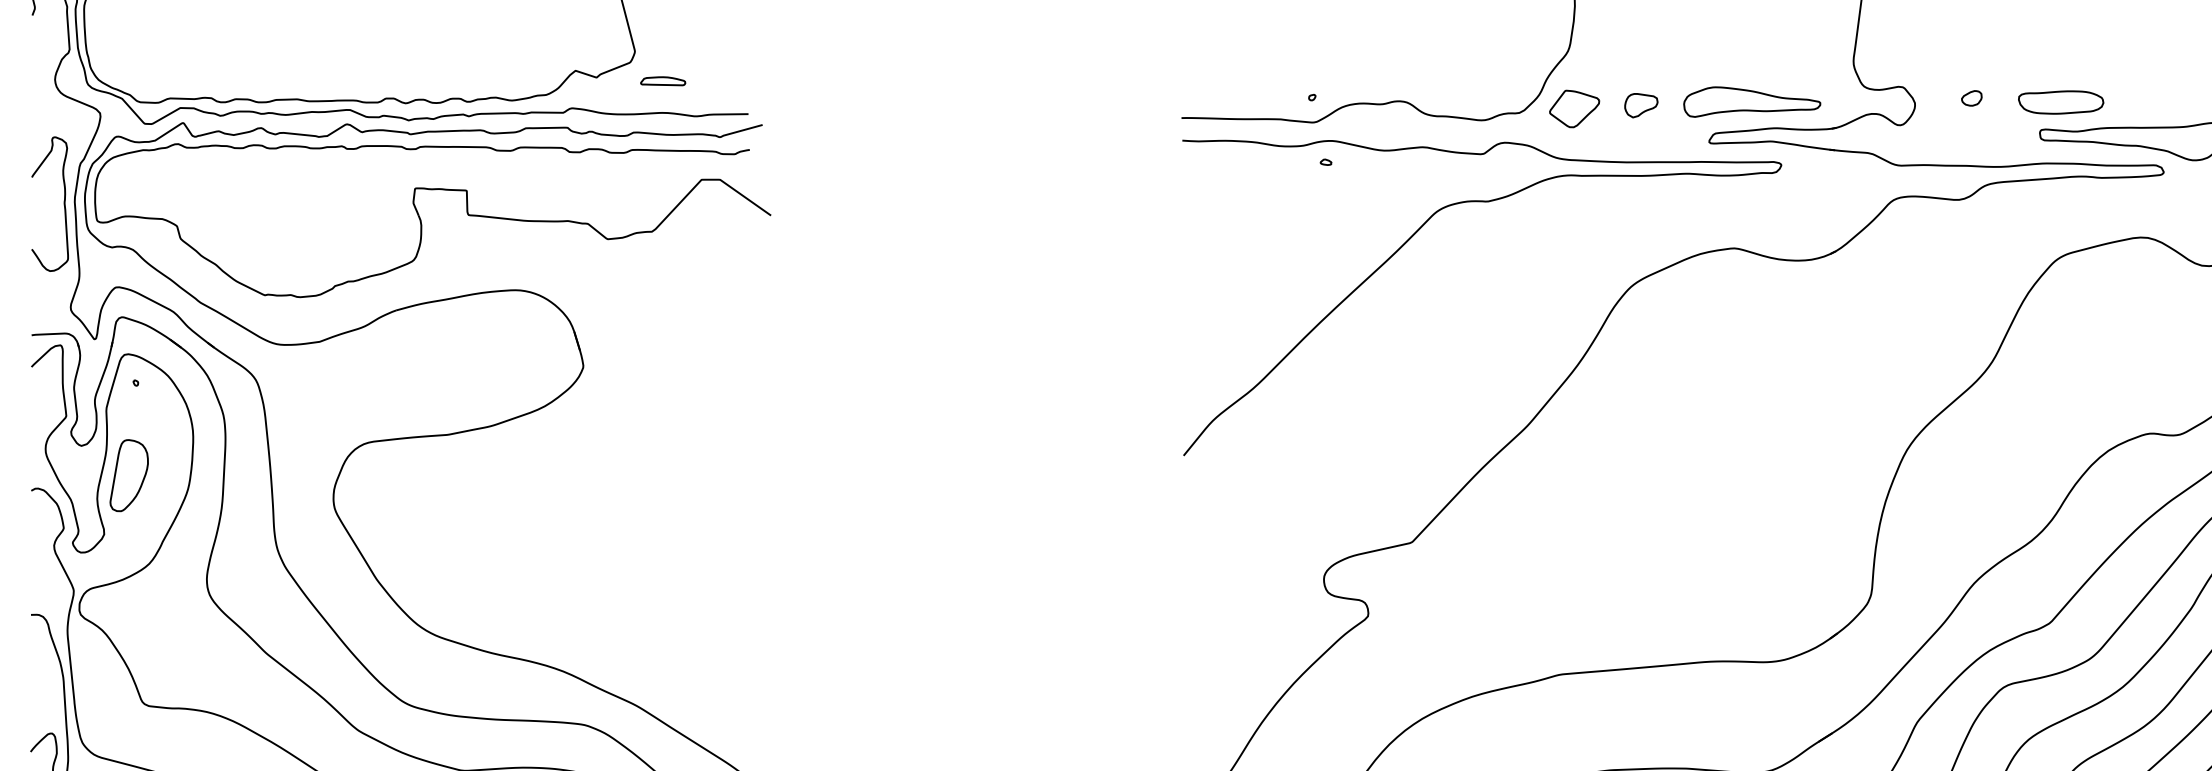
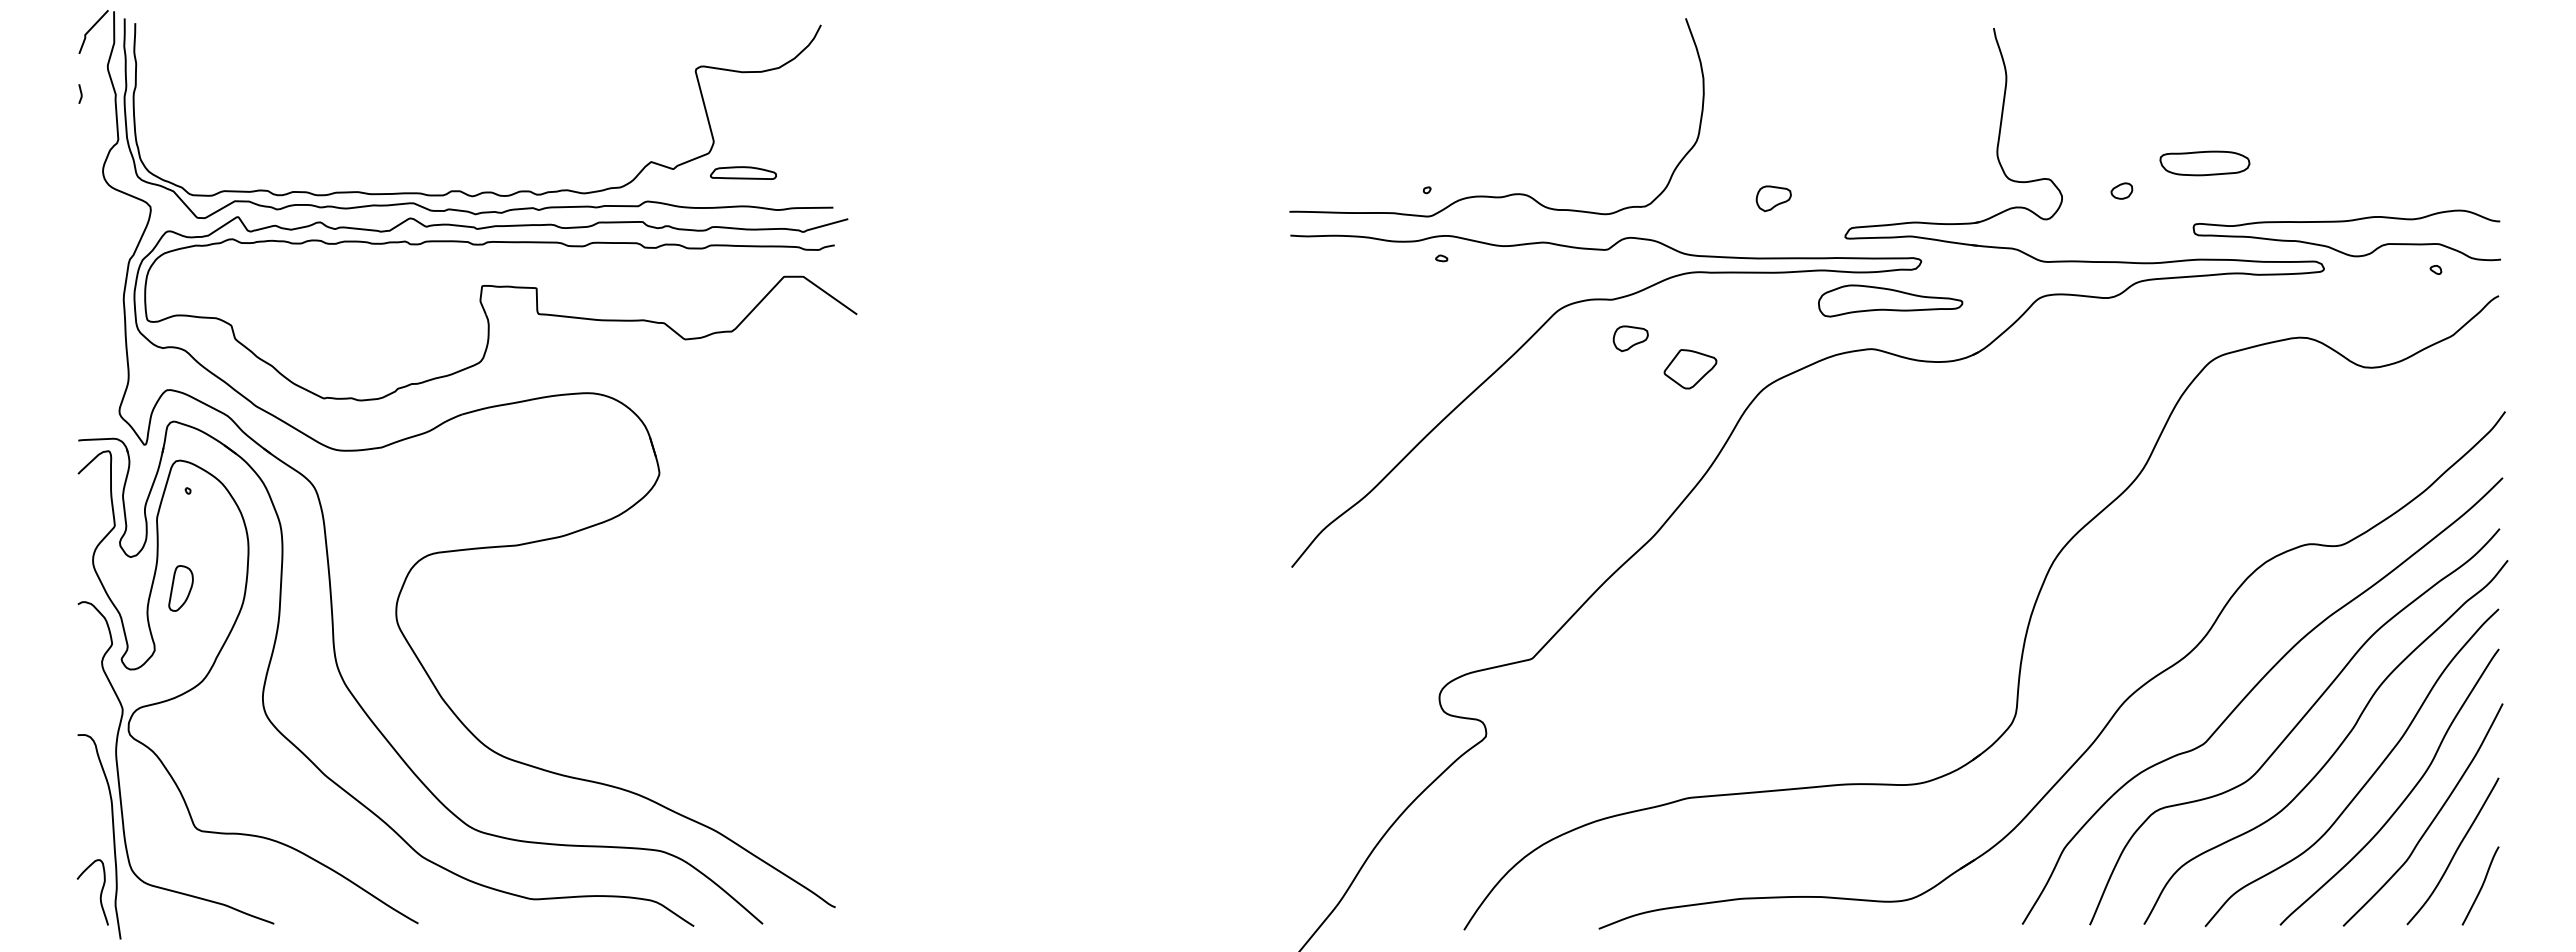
part: (663, 80) -> (743, 172), size x1.4
part: (1752, 101) -> (1890, 300), moved
part: (2060, 102) -> (2204, 163), moved
part: (1574, 109) -> (1690, 369), moved
curve: (64, 204) -> (112, 302), removed
part: (1505, 238) -> (1630, 338), added
part: (128, 475) -> (180, 588), size x0.6

